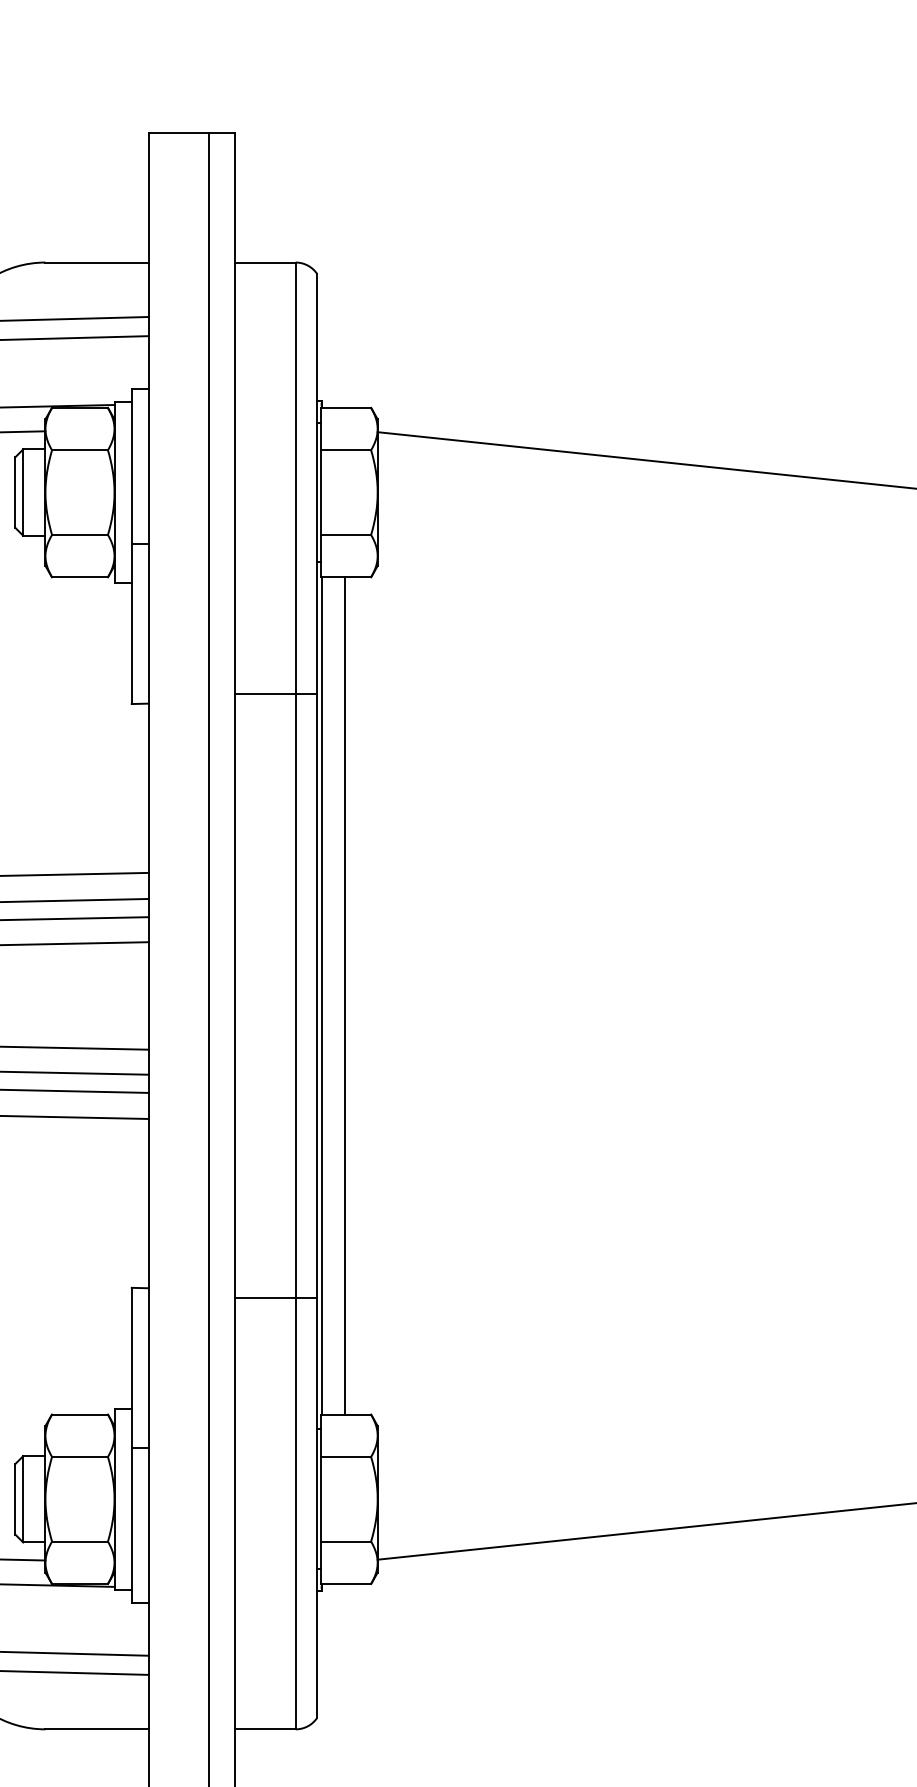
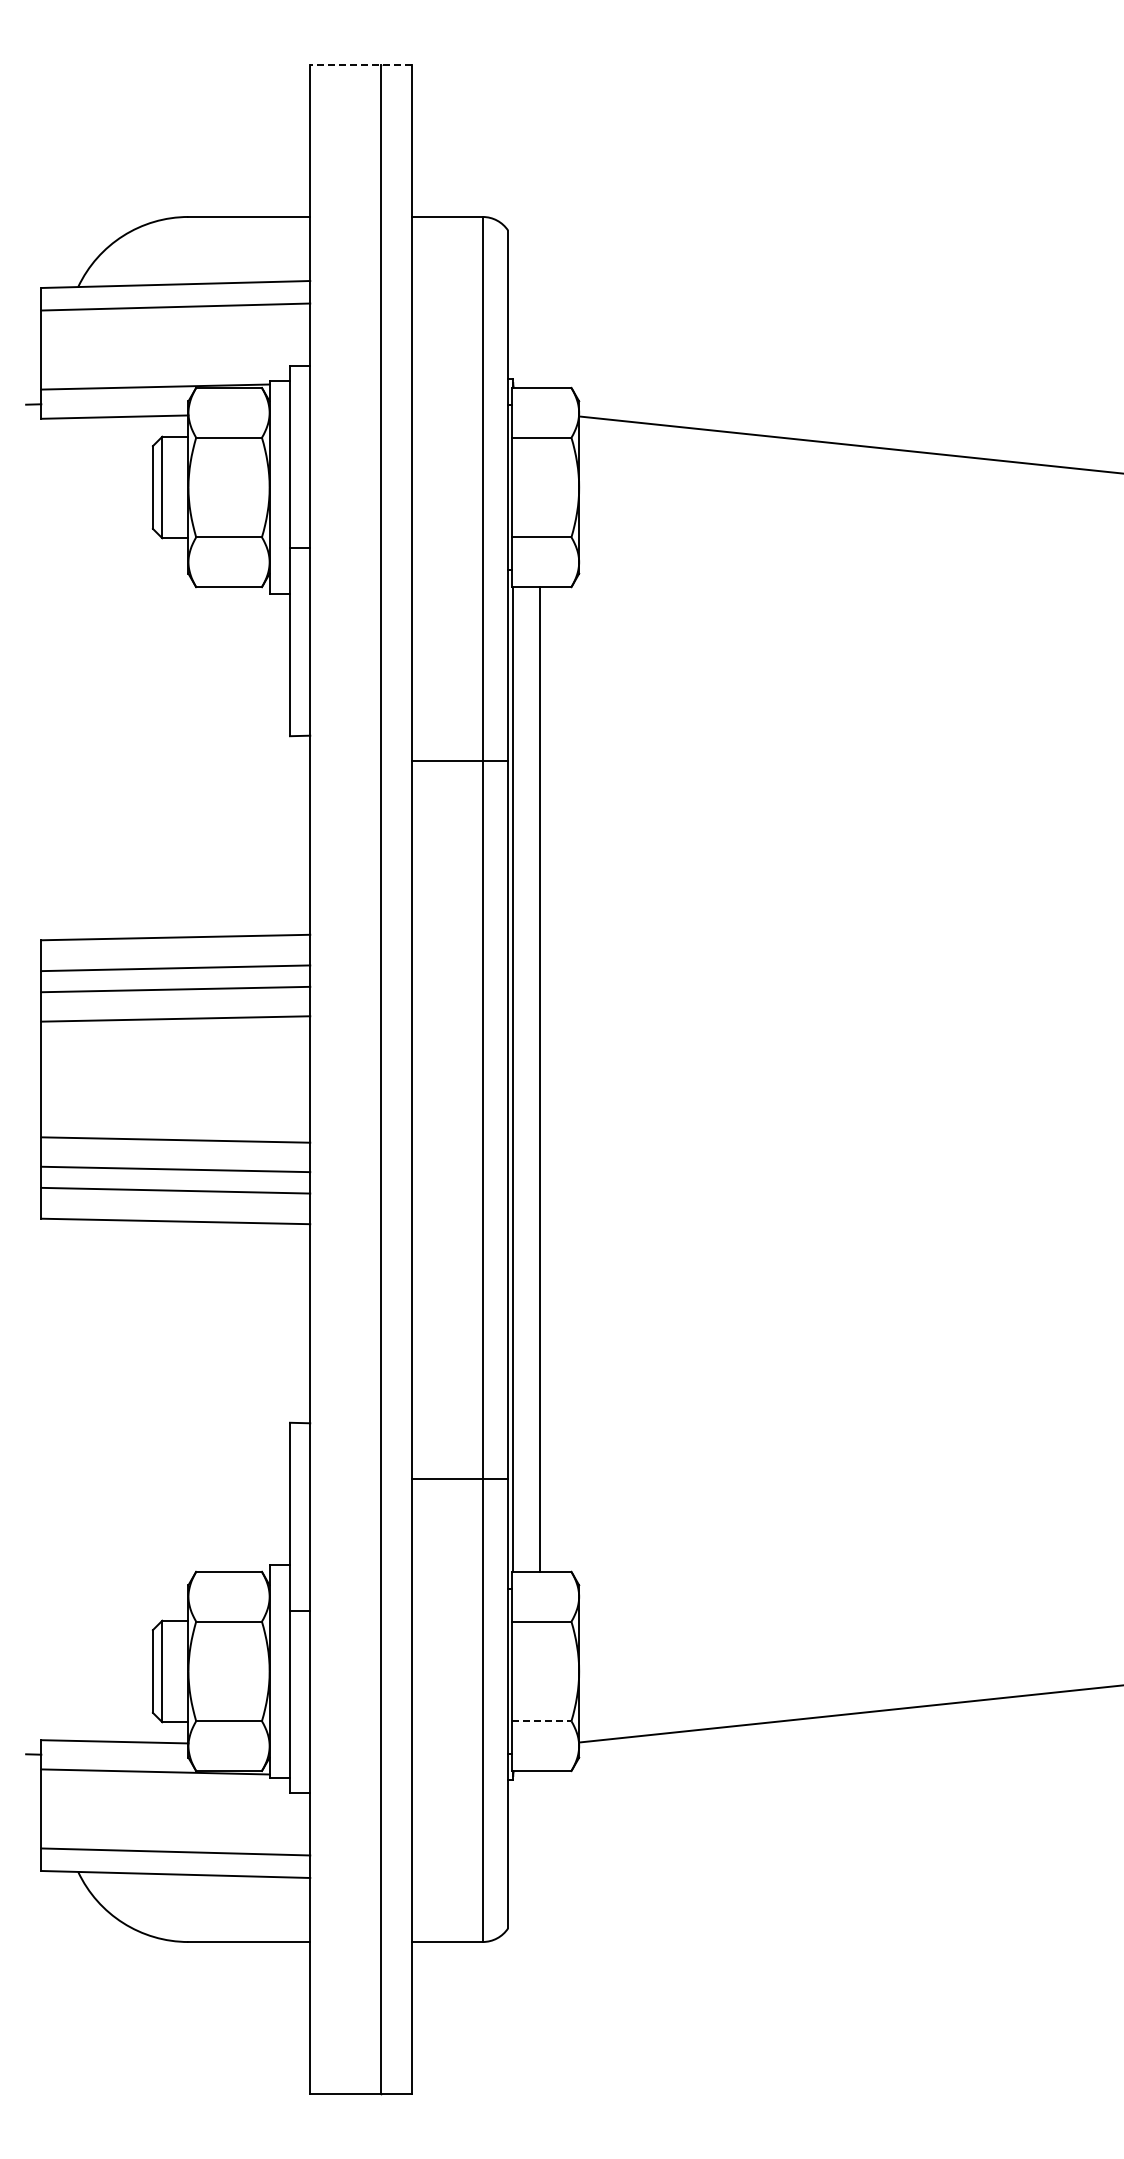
line: (191, 132) -> (360, 64), solid -> dashed
line: (275, 694) -> (459, 761), moved
line: (275, 1297) -> (459, 1478), moved
line: (345, 1541) -> (541, 1721), solid -> dashed

